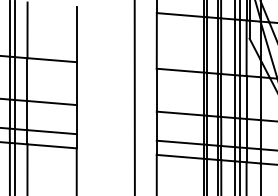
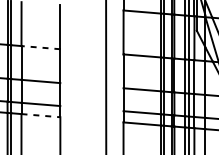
line: (52, 60) -> (41, 47), solid -> dashed
line: (52, 146) -> (41, 115), solid -> dashed

